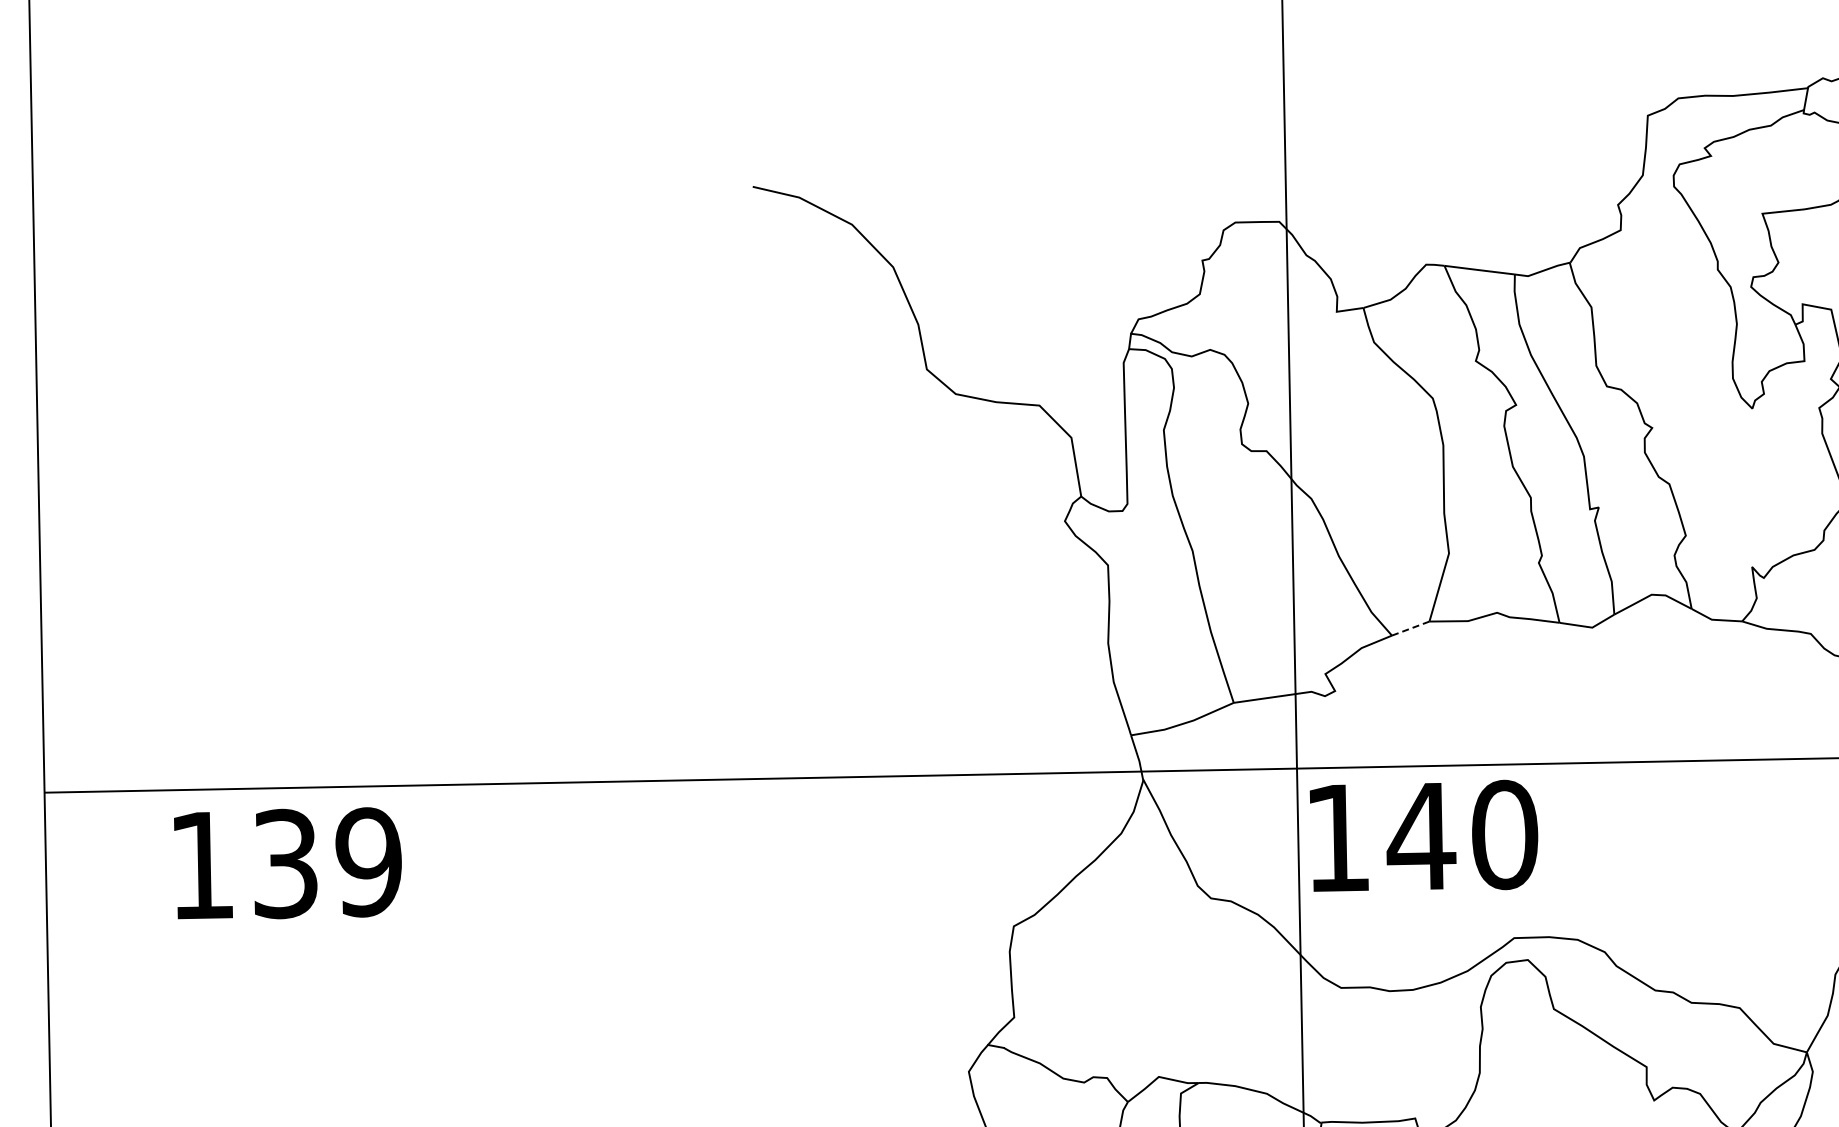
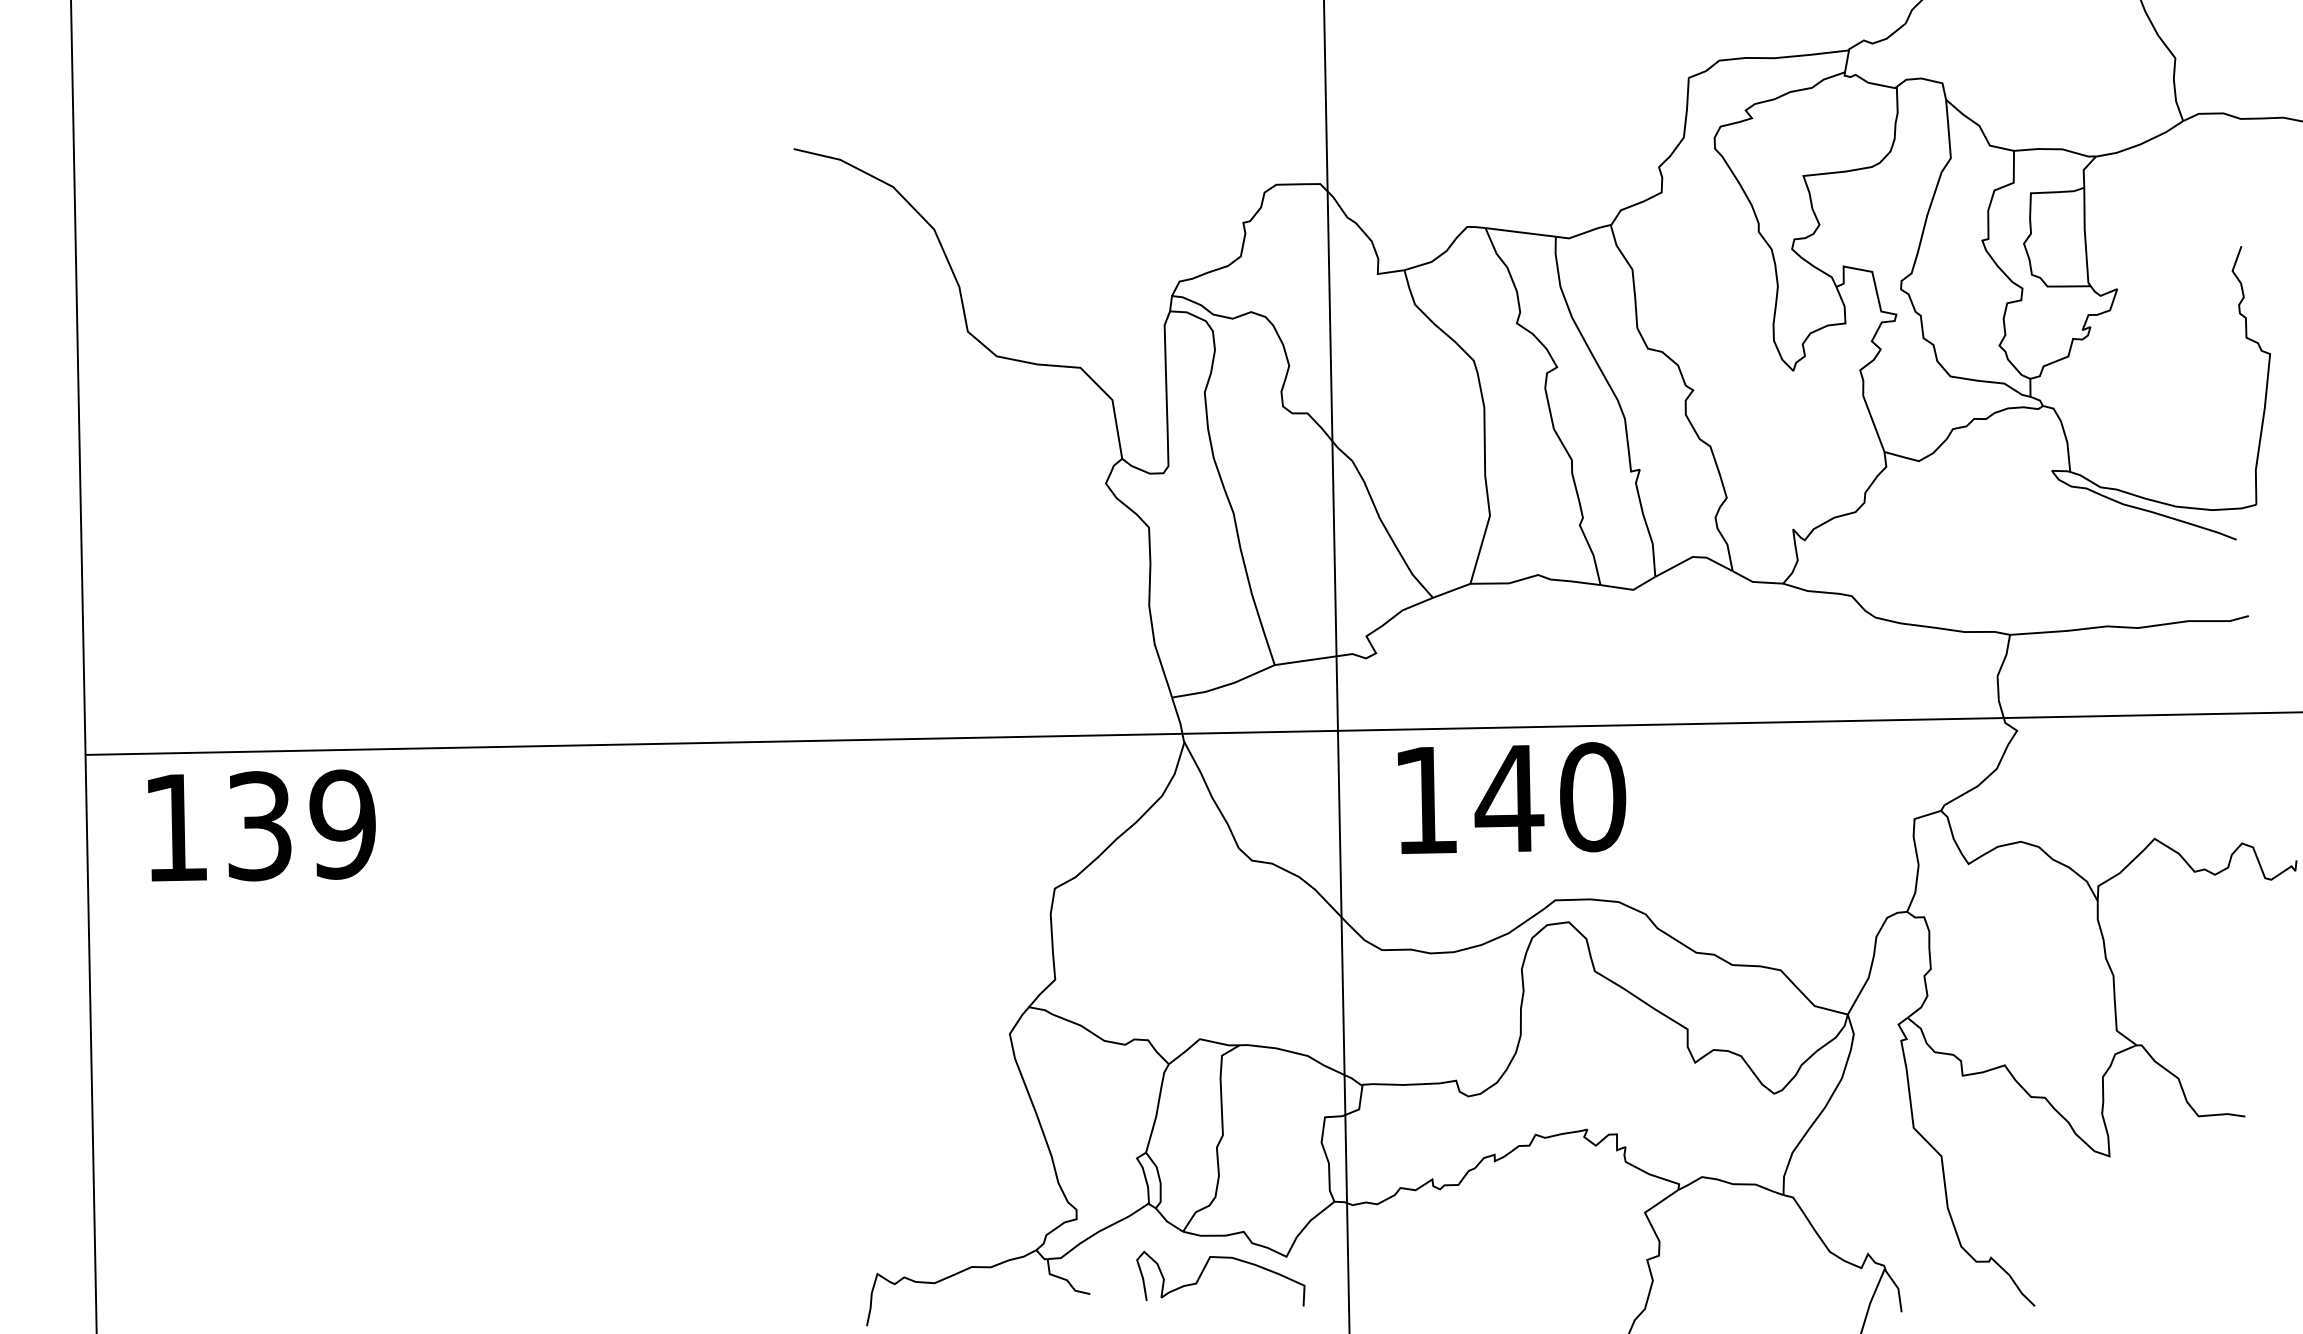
line: (1411, 628) -> (1452, 590), dashed -> solid
text: (1423, 835) -> (1511, 797), moved
text: (287, 863) -> (261, 825), moved

